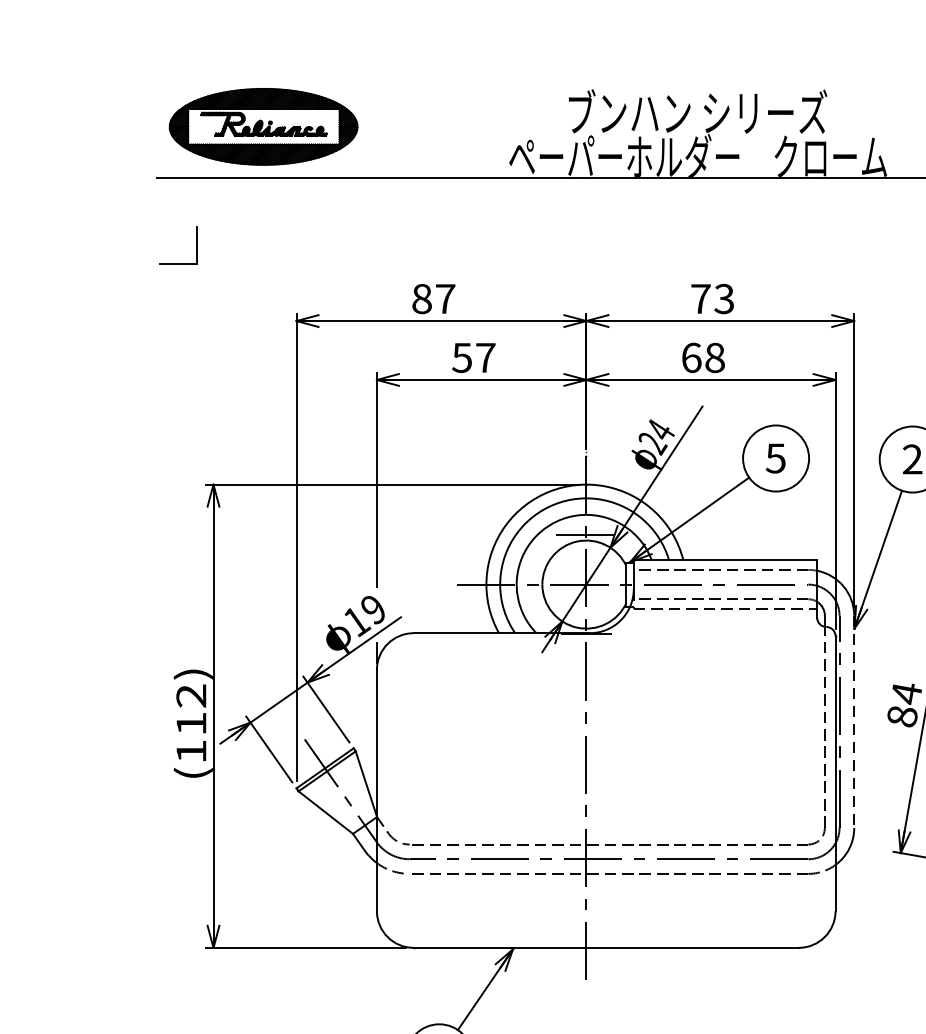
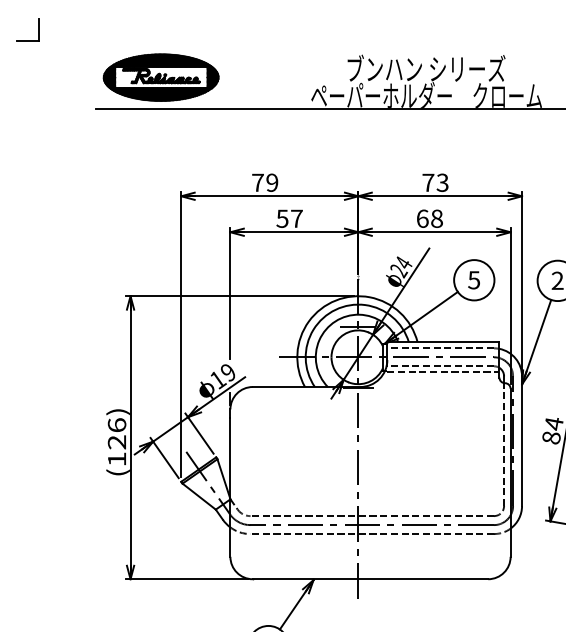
part: (195, 244) -> (38, 29), moved
text: (434, 298) -> (265, 182), 87 -> 79
text: (190, 709) -> (116, 433), (112) -> (126)
line: (854, 722) -> (522, 441), dashed -> solid

